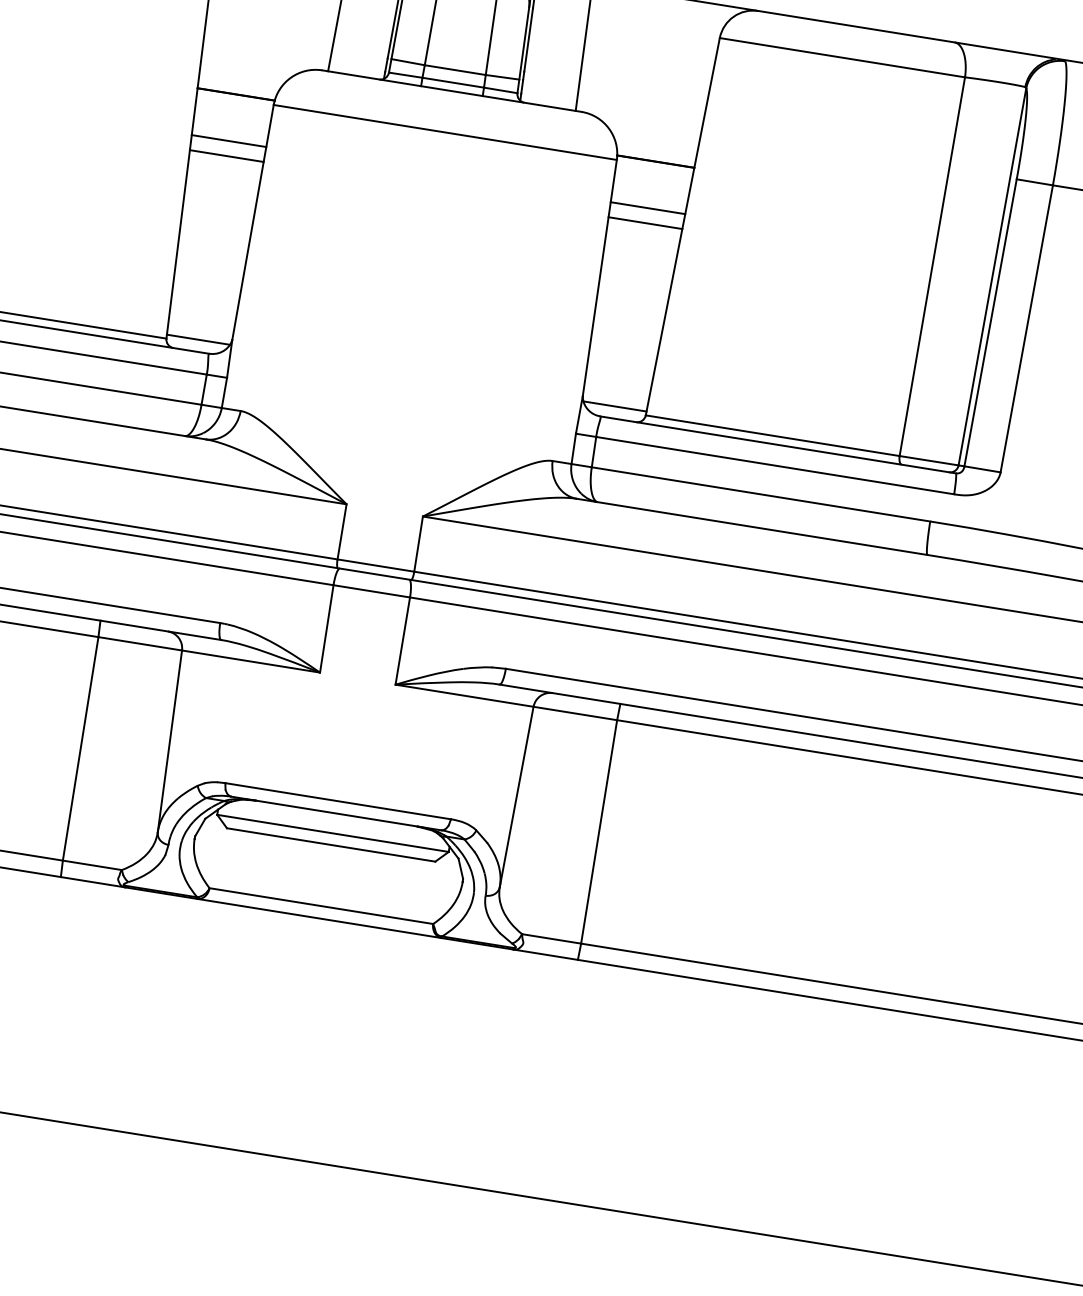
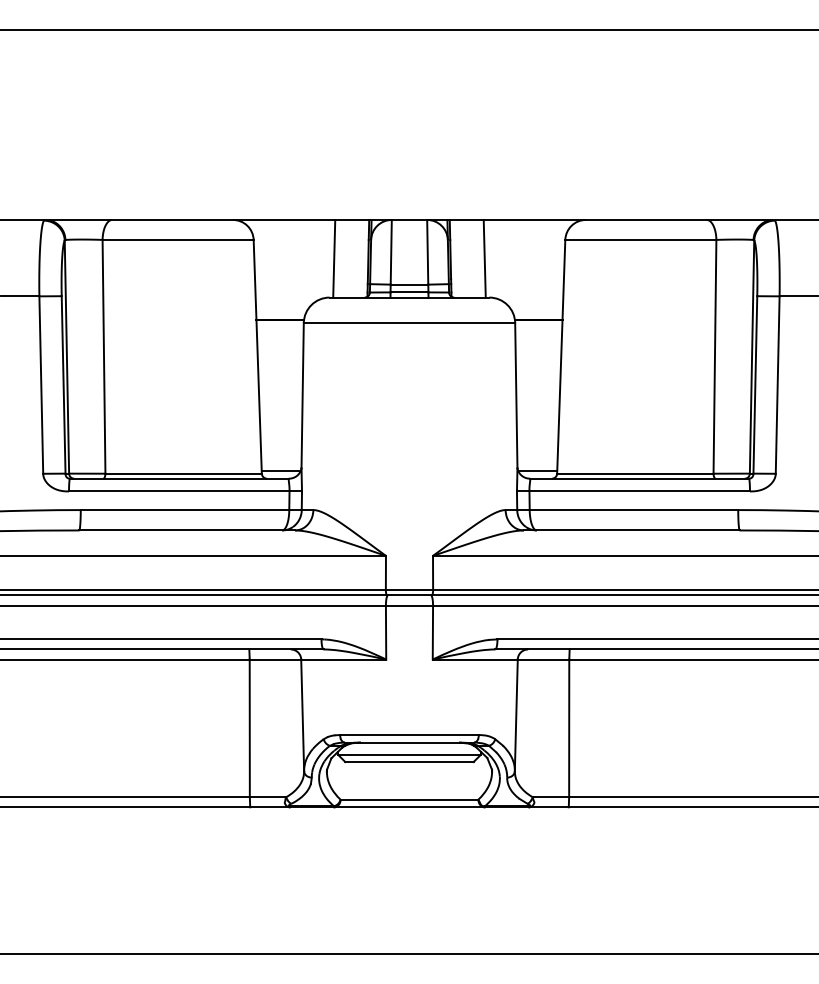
line: (229, 141) -> (280, 349), removed
line: (226, 156) -> (280, 358), removed
line: (647, 208) -> (538, 349), removed
line: (645, 223) -> (538, 358), removed

